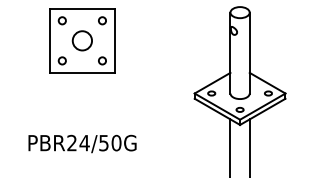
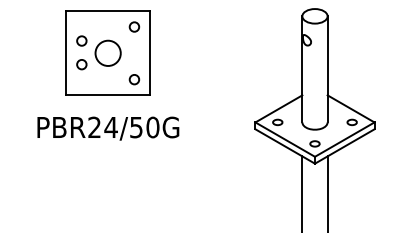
circle: (62, 20) -> (81, 40), moved
circle: (62, 60) -> (81, 64), moved
text: (82, 143) -> (108, 128), moved

